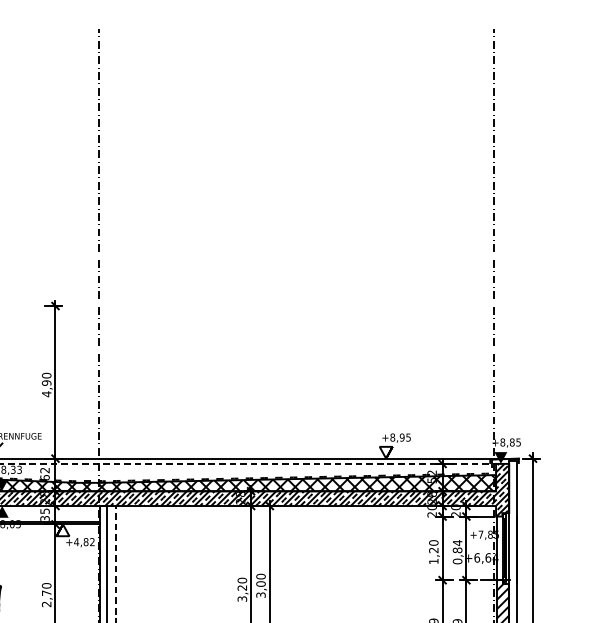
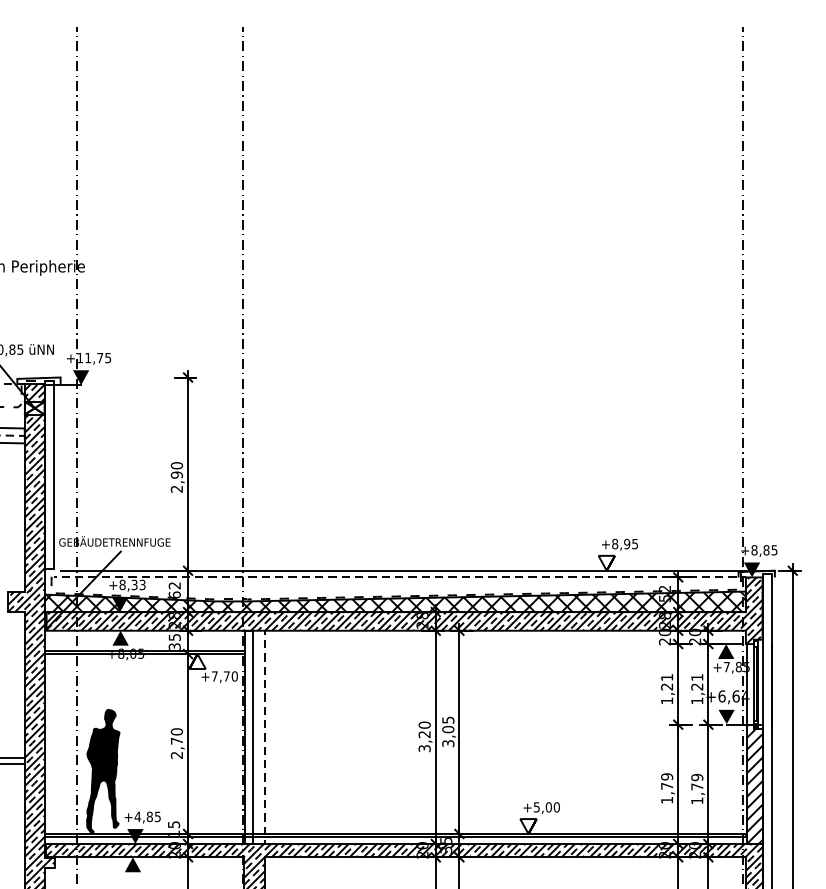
text: (46, 394) -> (176, 489), 4,90 -> 2,90
fill: (480, 522) -> (726, 651), added
text: (84, 542) -> (224, 676), +4,82 -> +7,70
text: (434, 542) -> (667, 677), 1,20 -> 1,21
text: (457, 551) -> (697, 688), 0,84 -> 1,21
fill: (480, 573) -> (726, 716), added
text: (261, 576) -> (448, 719), 3,00 -> 3,05

